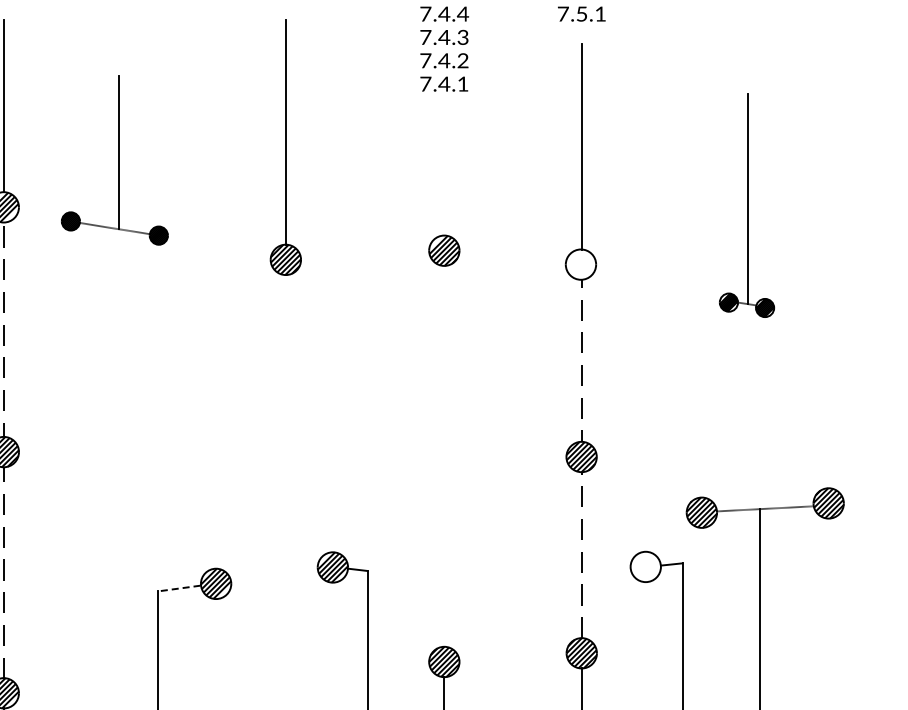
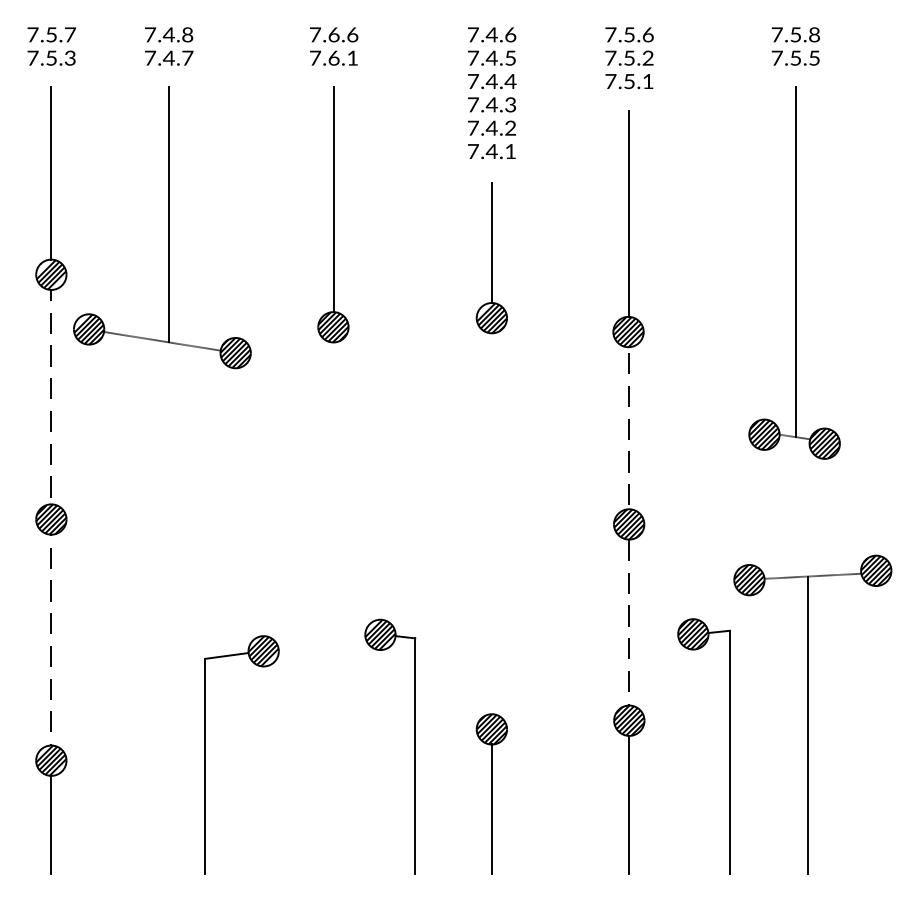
part: (114, 160) -> (162, 227), size x1.67
line: (443, 176) -> (491, 243), added
part: (746, 205) -> (794, 272), size x1.67
hatch: (580, 265) -> (628, 332), added
hatch: (645, 567) -> (693, 634), added
line: (178, 588) -> (226, 655), dashed -> solid

